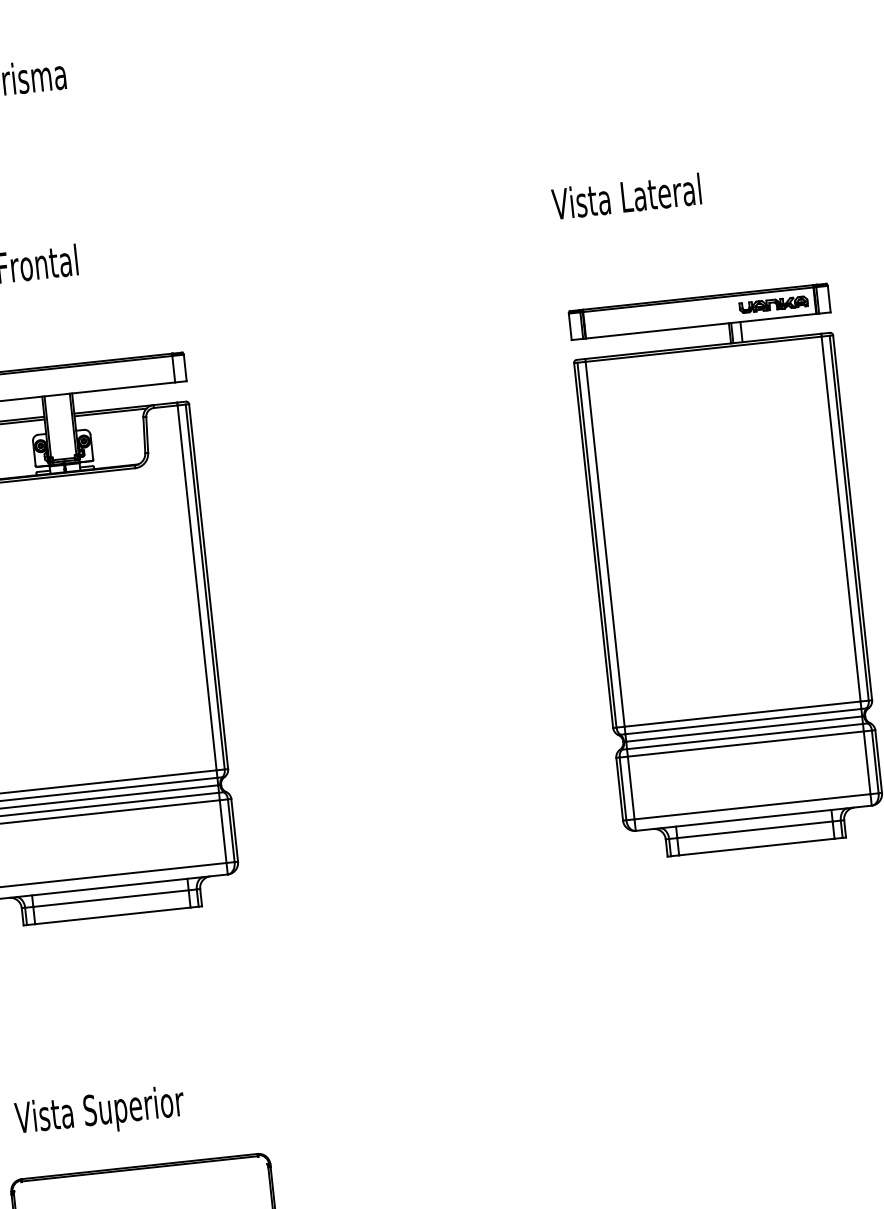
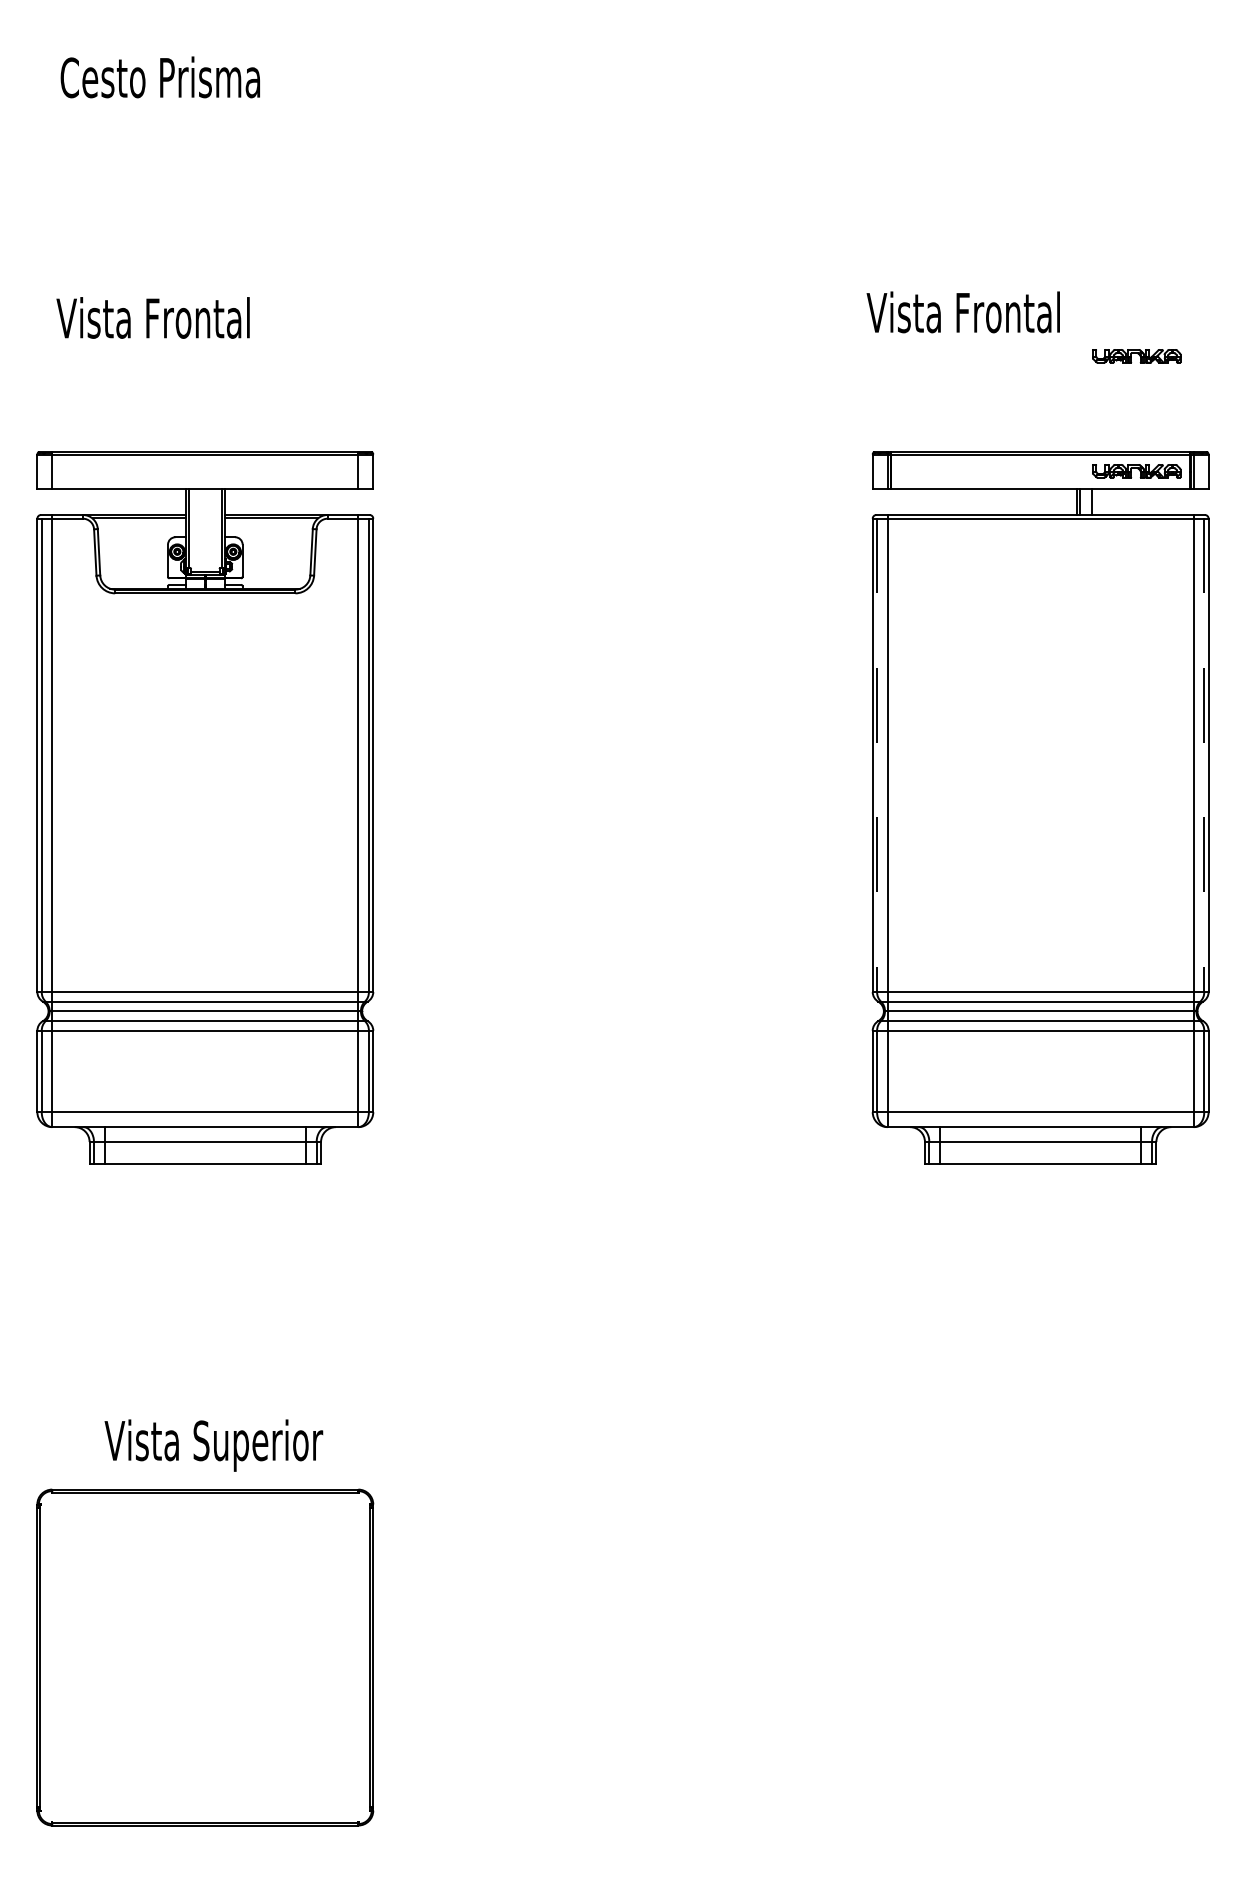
text: (662, 192) -> (1009, 312), Vista Lateral -> Vista Frontal
part: (764, 216) -> (1136, 356), added
line: (849, 518) -> (1204, 755), solid -> dashed
line: (597, 545) -> (877, 755), solid -> dashed
text: (99, 1113) -> (213, 1445), moved

